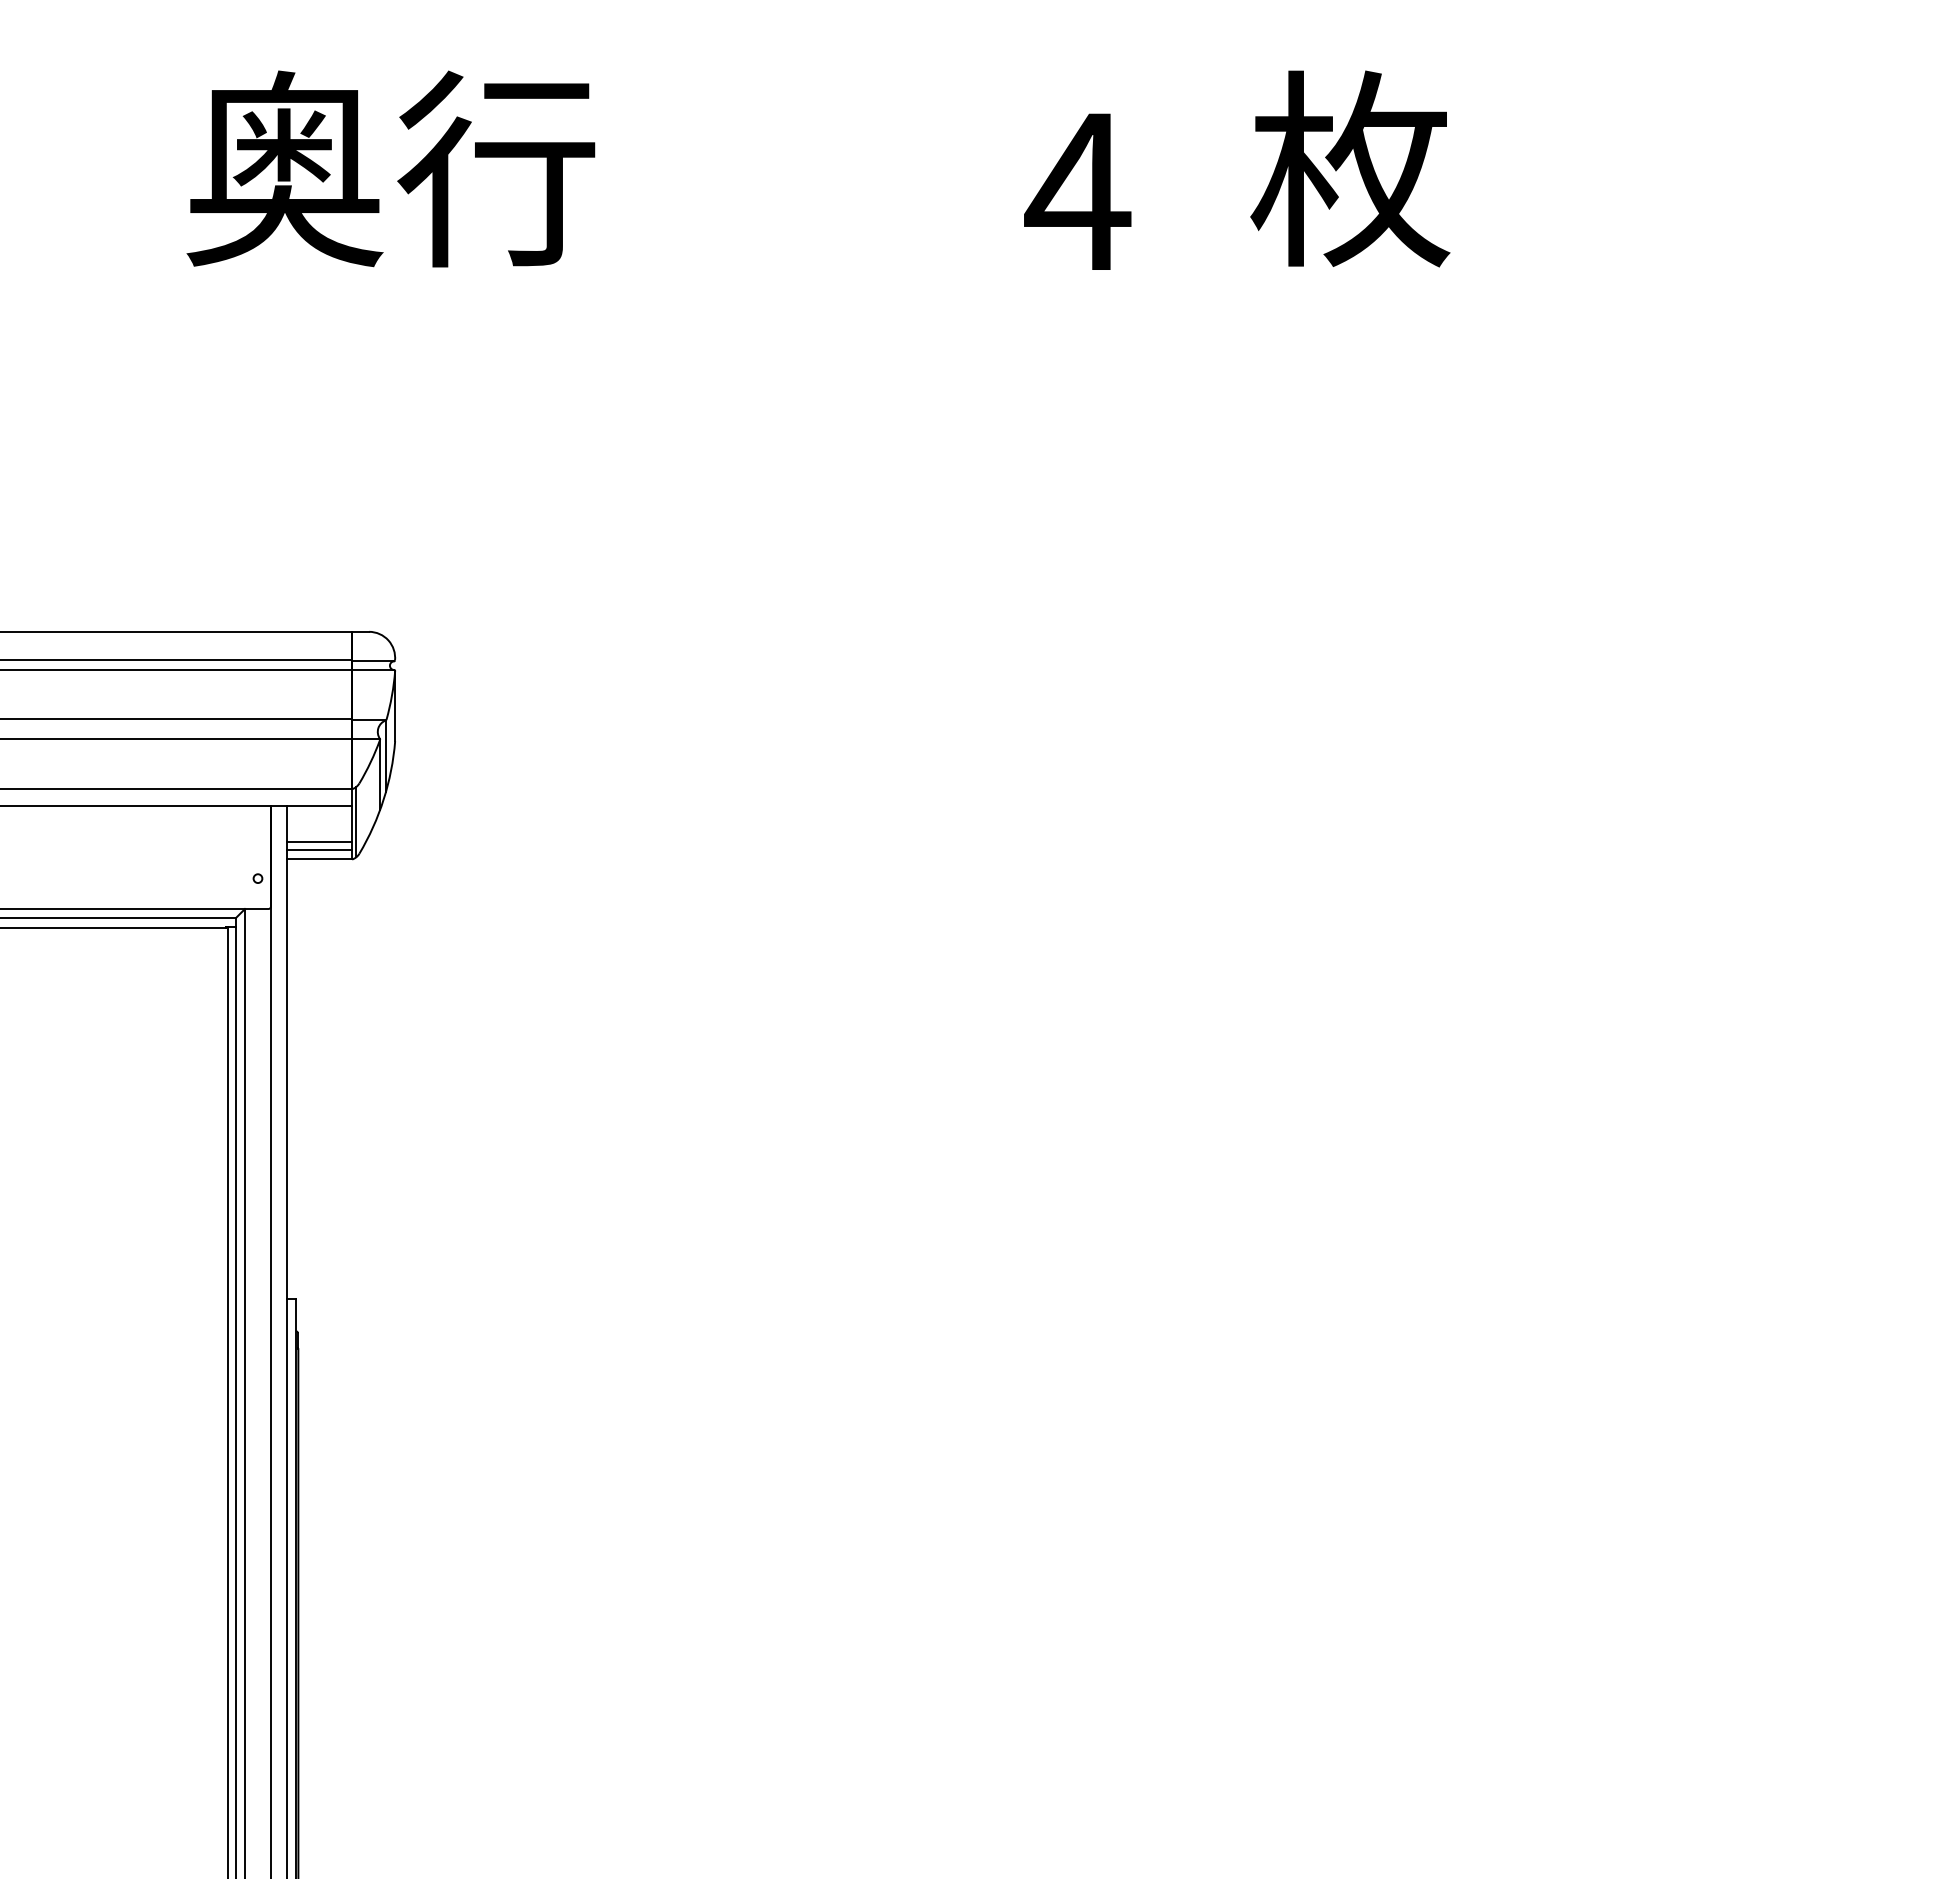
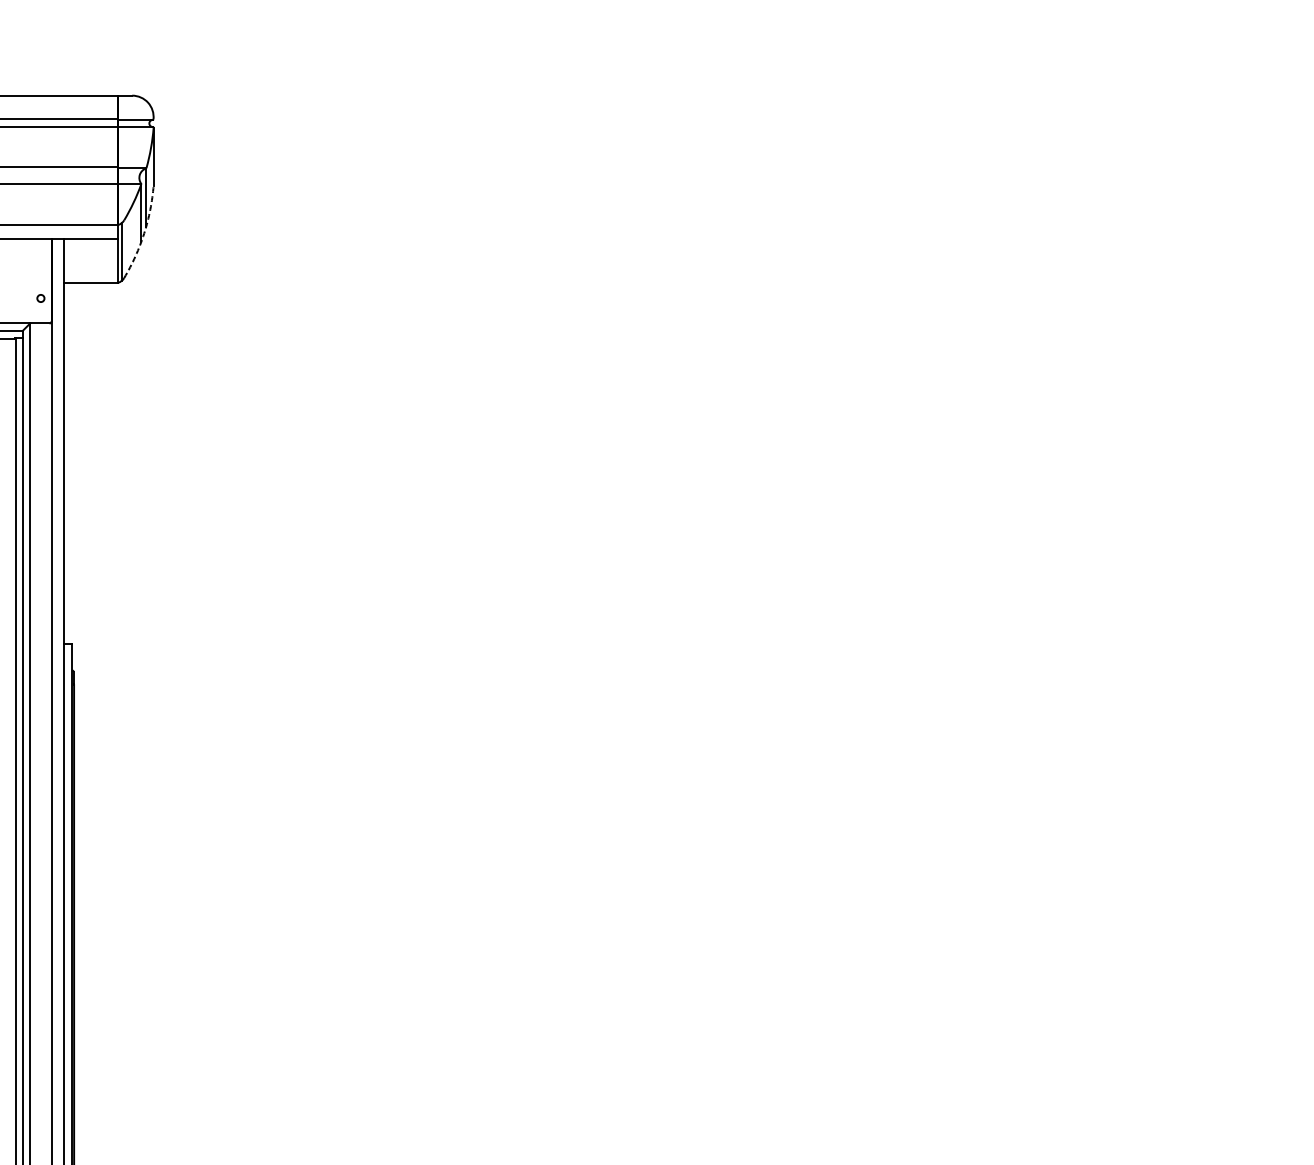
arc: (383, 799) -> (144, 233), solid -> dashed
line: (319, 842) -> (91, 268), removed
line: (319, 849) -> (91, 274), removed

